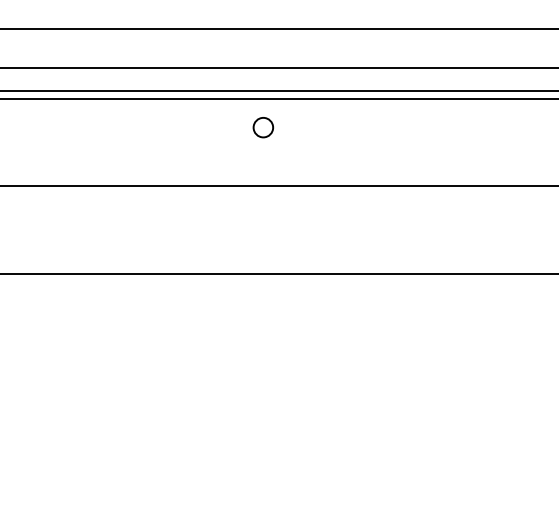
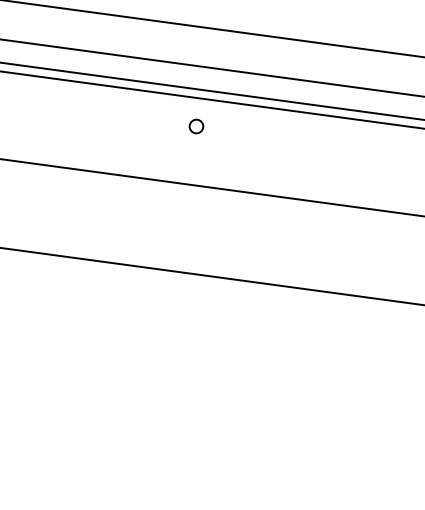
circle: (262, 127) -> (195, 126), size x0.7

